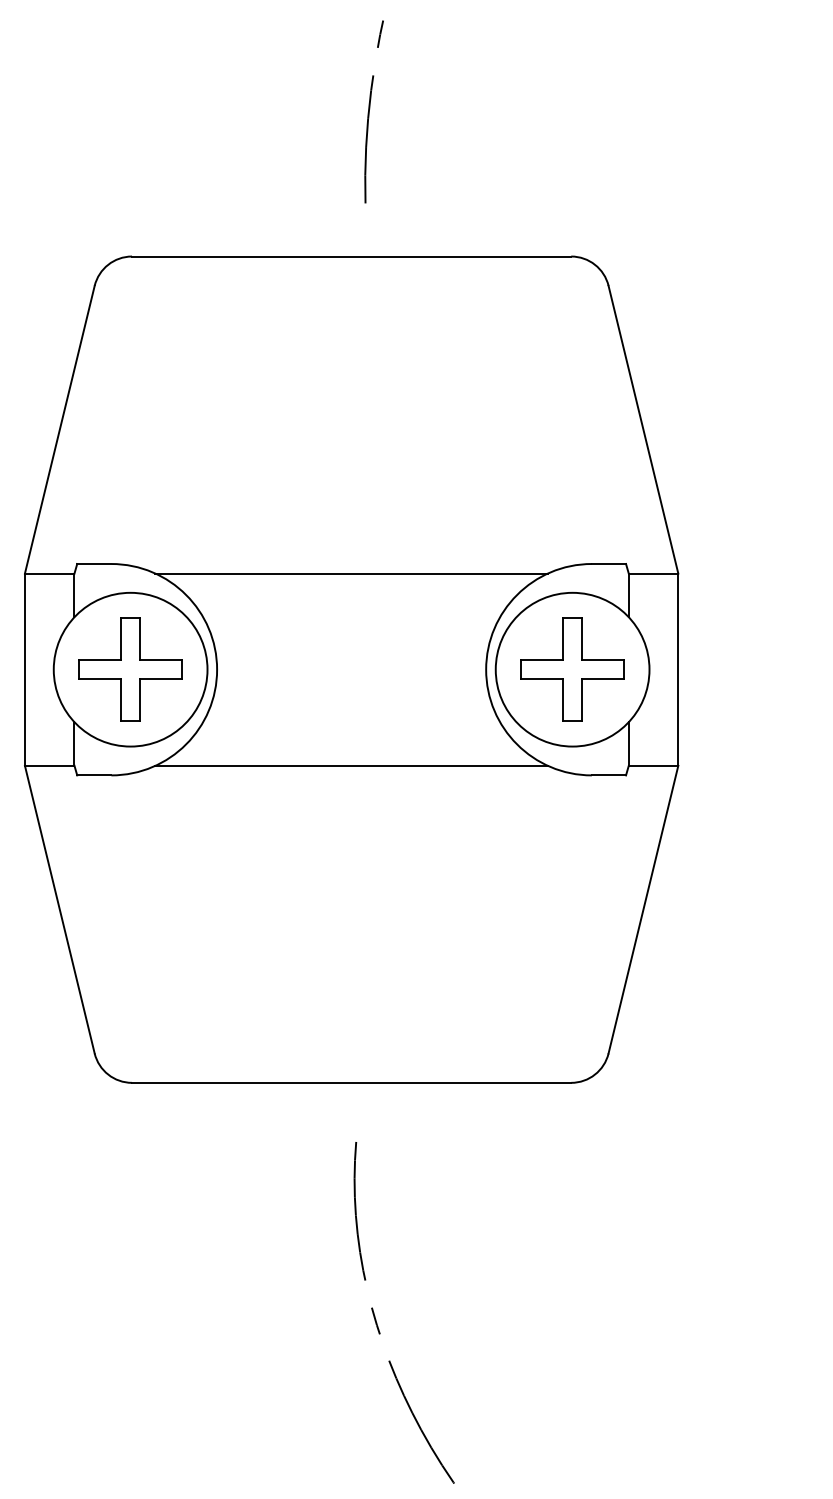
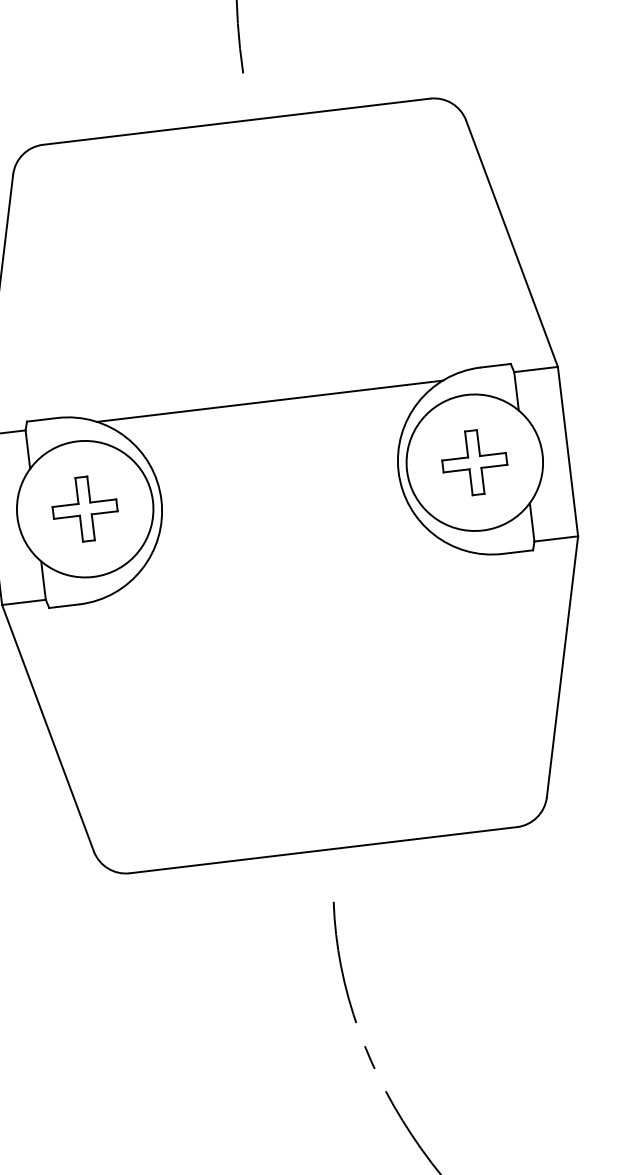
part: (130, 669) -> (85, 509), size x0.7
part: (572, 669) -> (474, 462), size x0.7
line: (351, 765) -> (289, 570), removed

